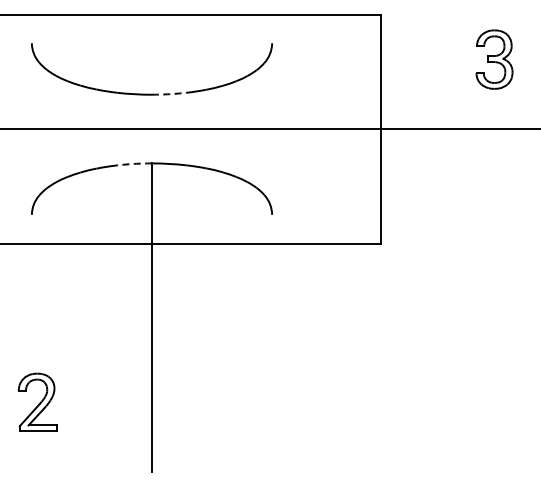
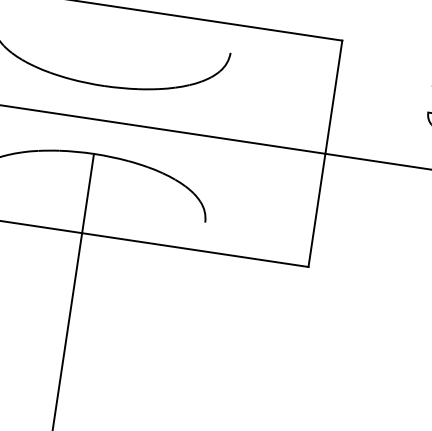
arc: (169, 94) -> (121, 88), dashed -> solid
arc: (134, 163) -> (76, 151), dashed -> solid

